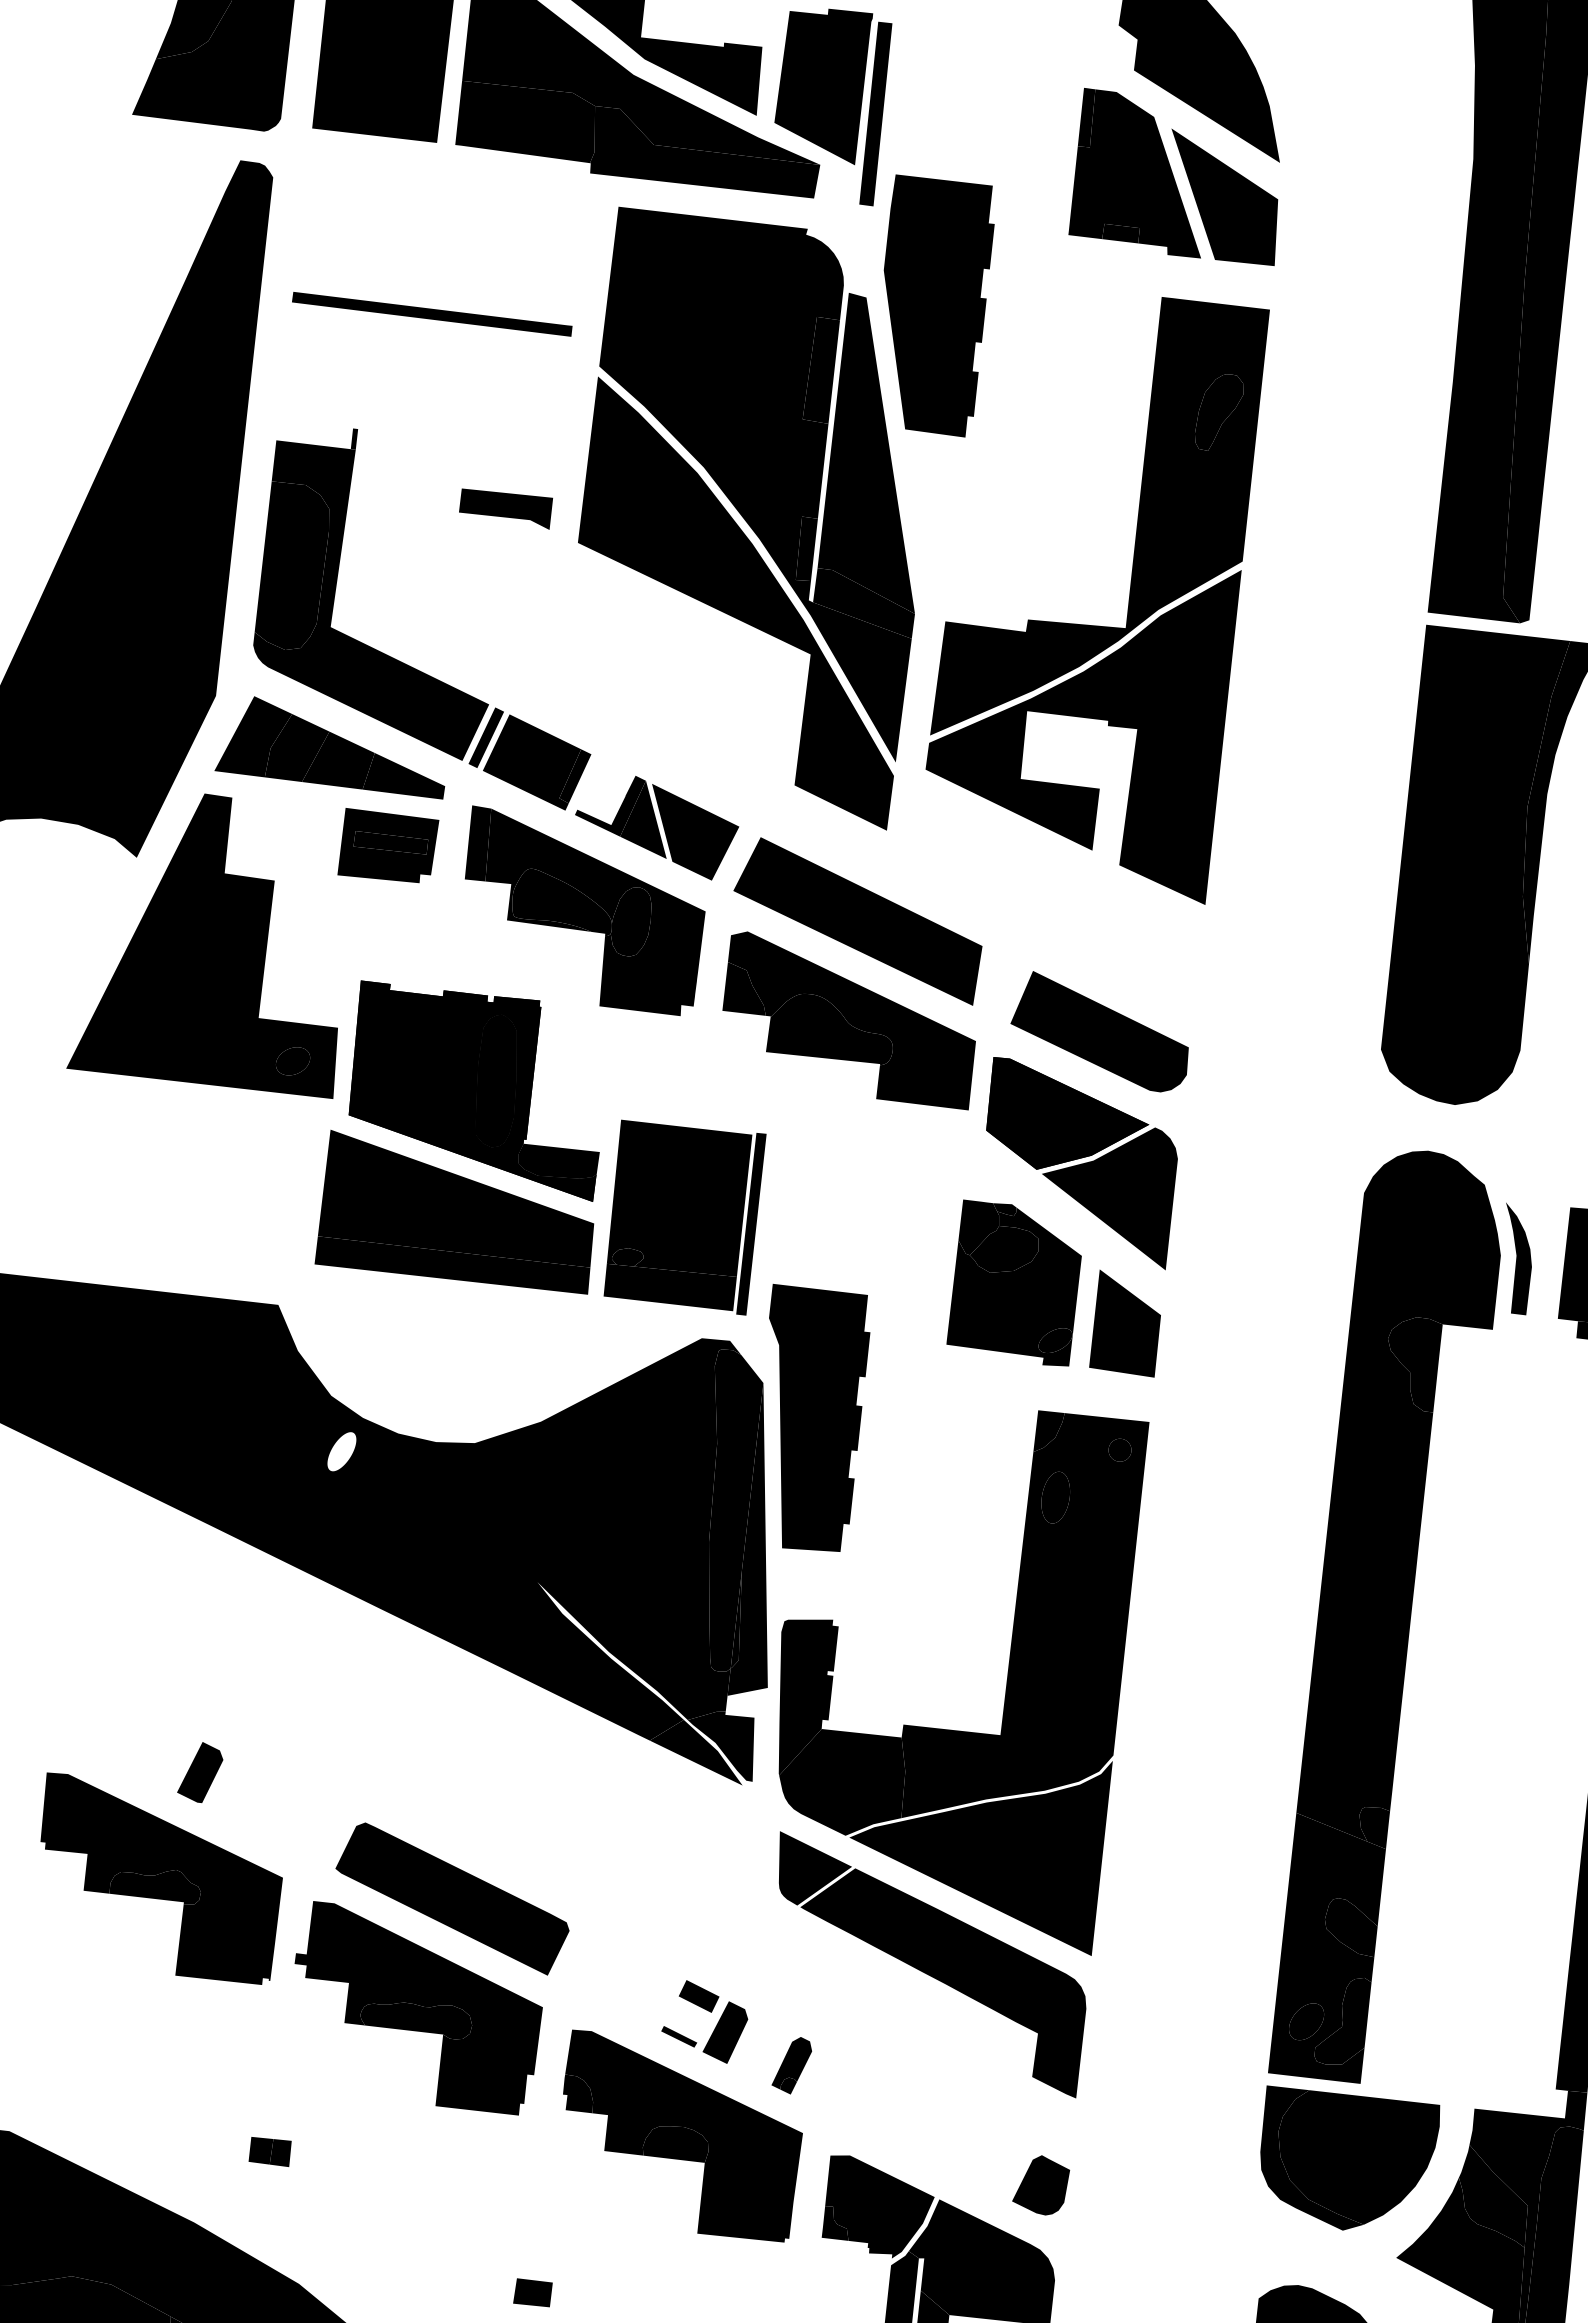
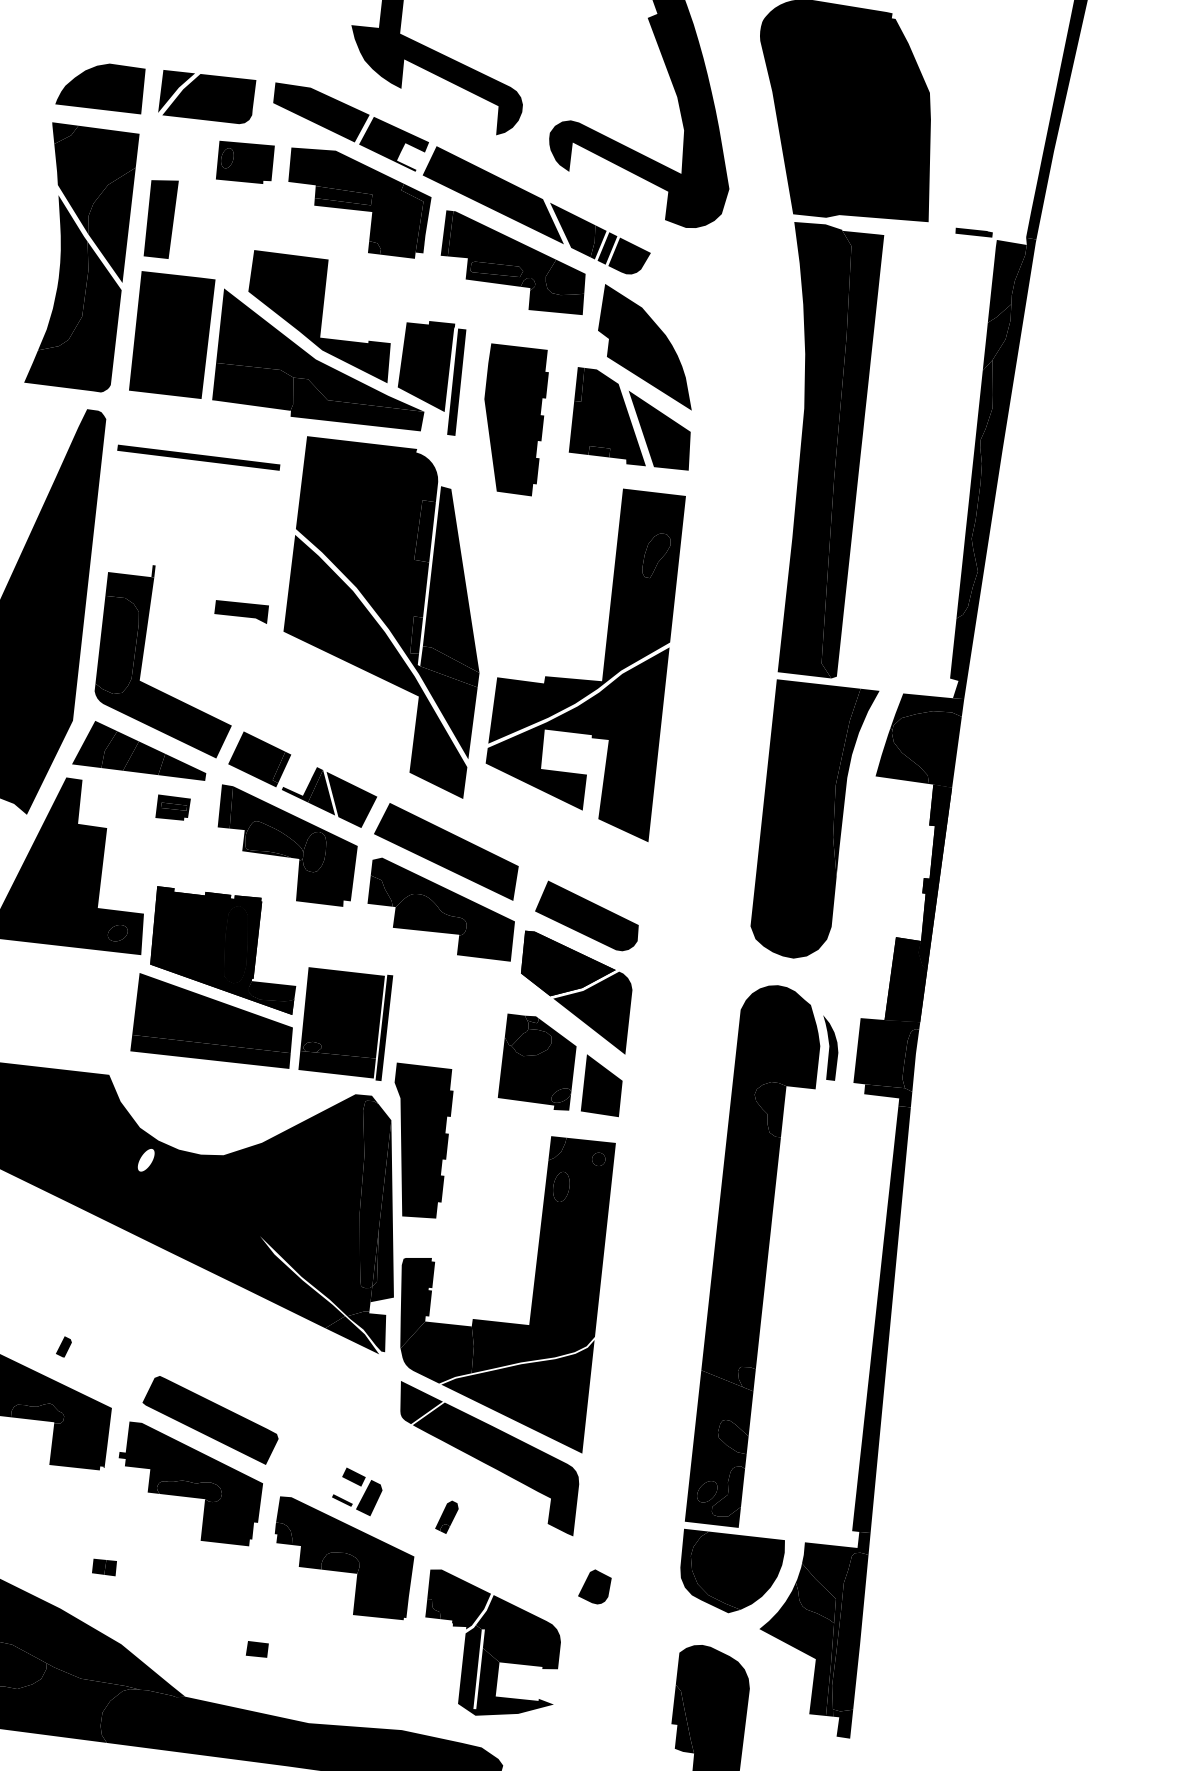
part: (939, 305) -> (516, 419), moved
part: (431, 313) -> (198, 457), moved
fill: (485, 736) -> (229, 744), removed
part: (387, 845) -> (172, 807), size x0.6
part: (199, 1771) -> (63, 1346), size x0.6
part: (791, 2064) -> (446, 1516), moved
part: (1040, 2184) -> (594, 1586), moved

